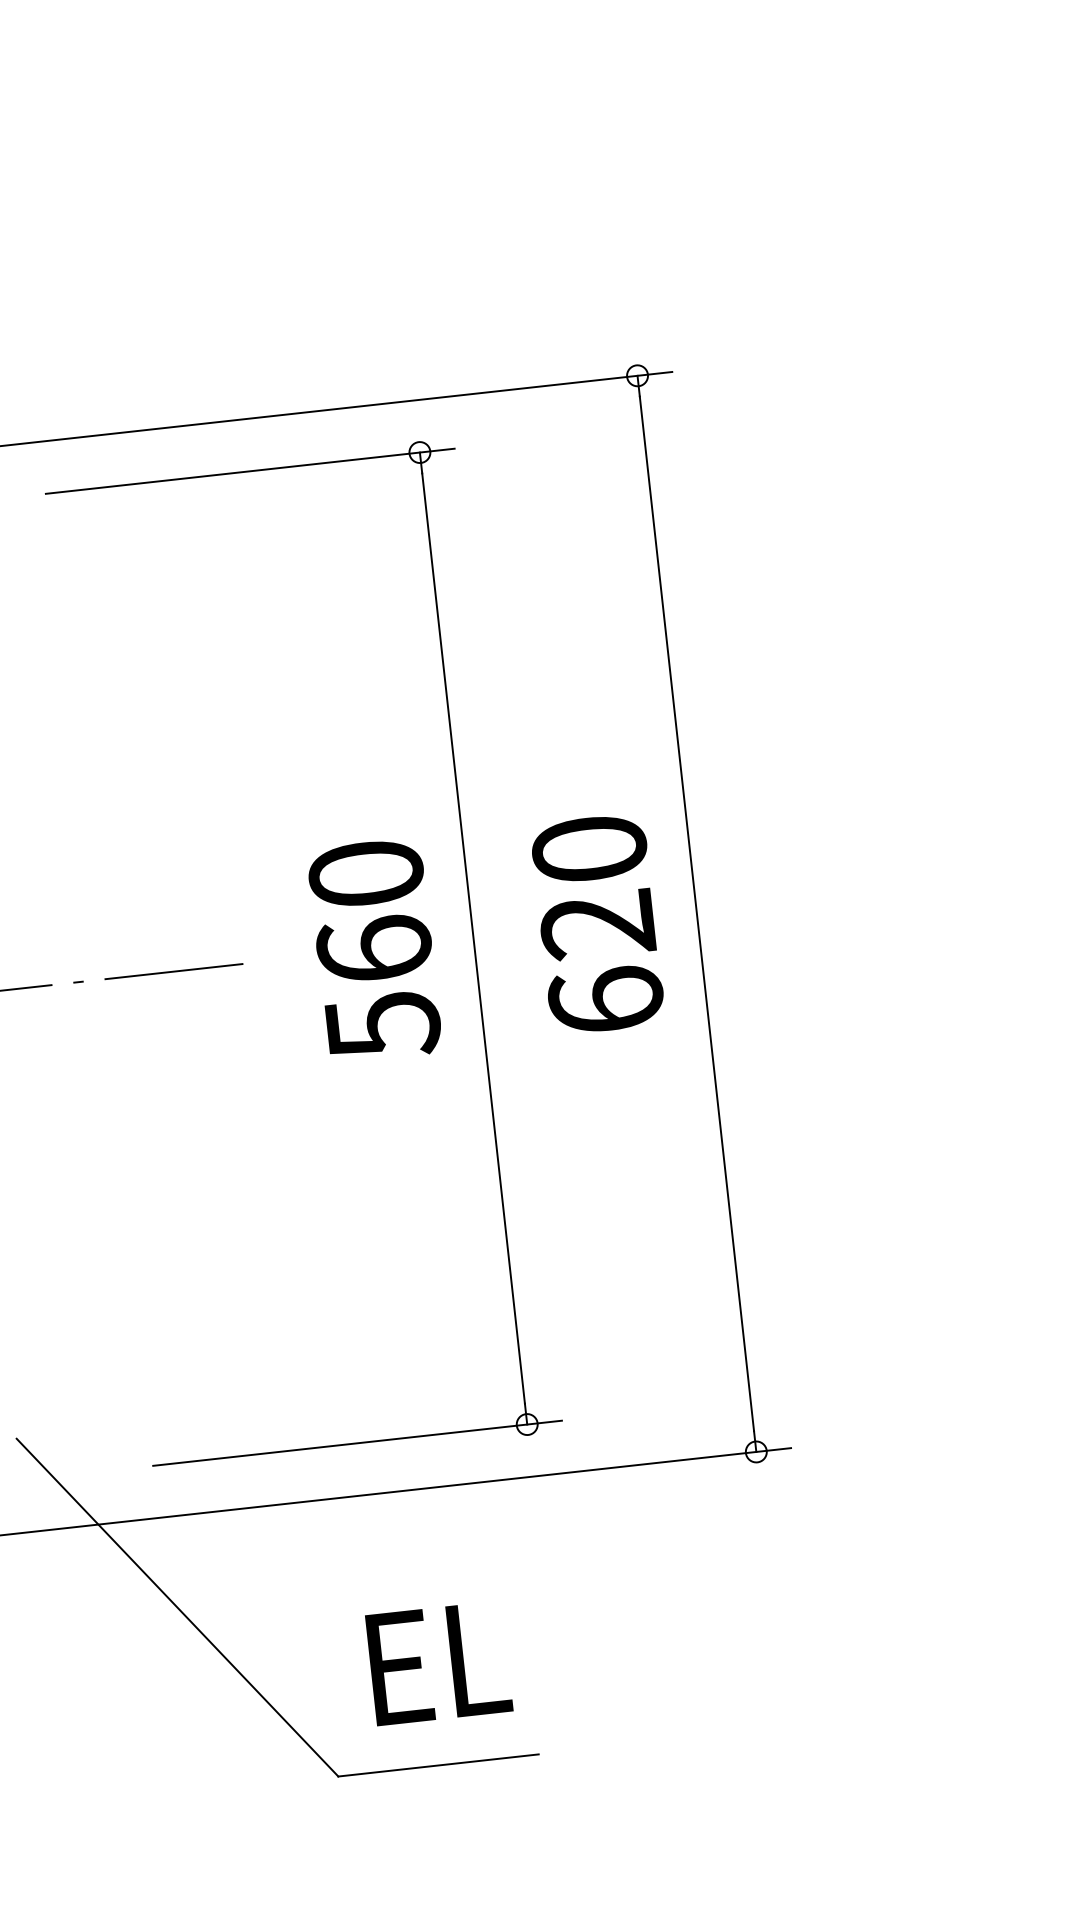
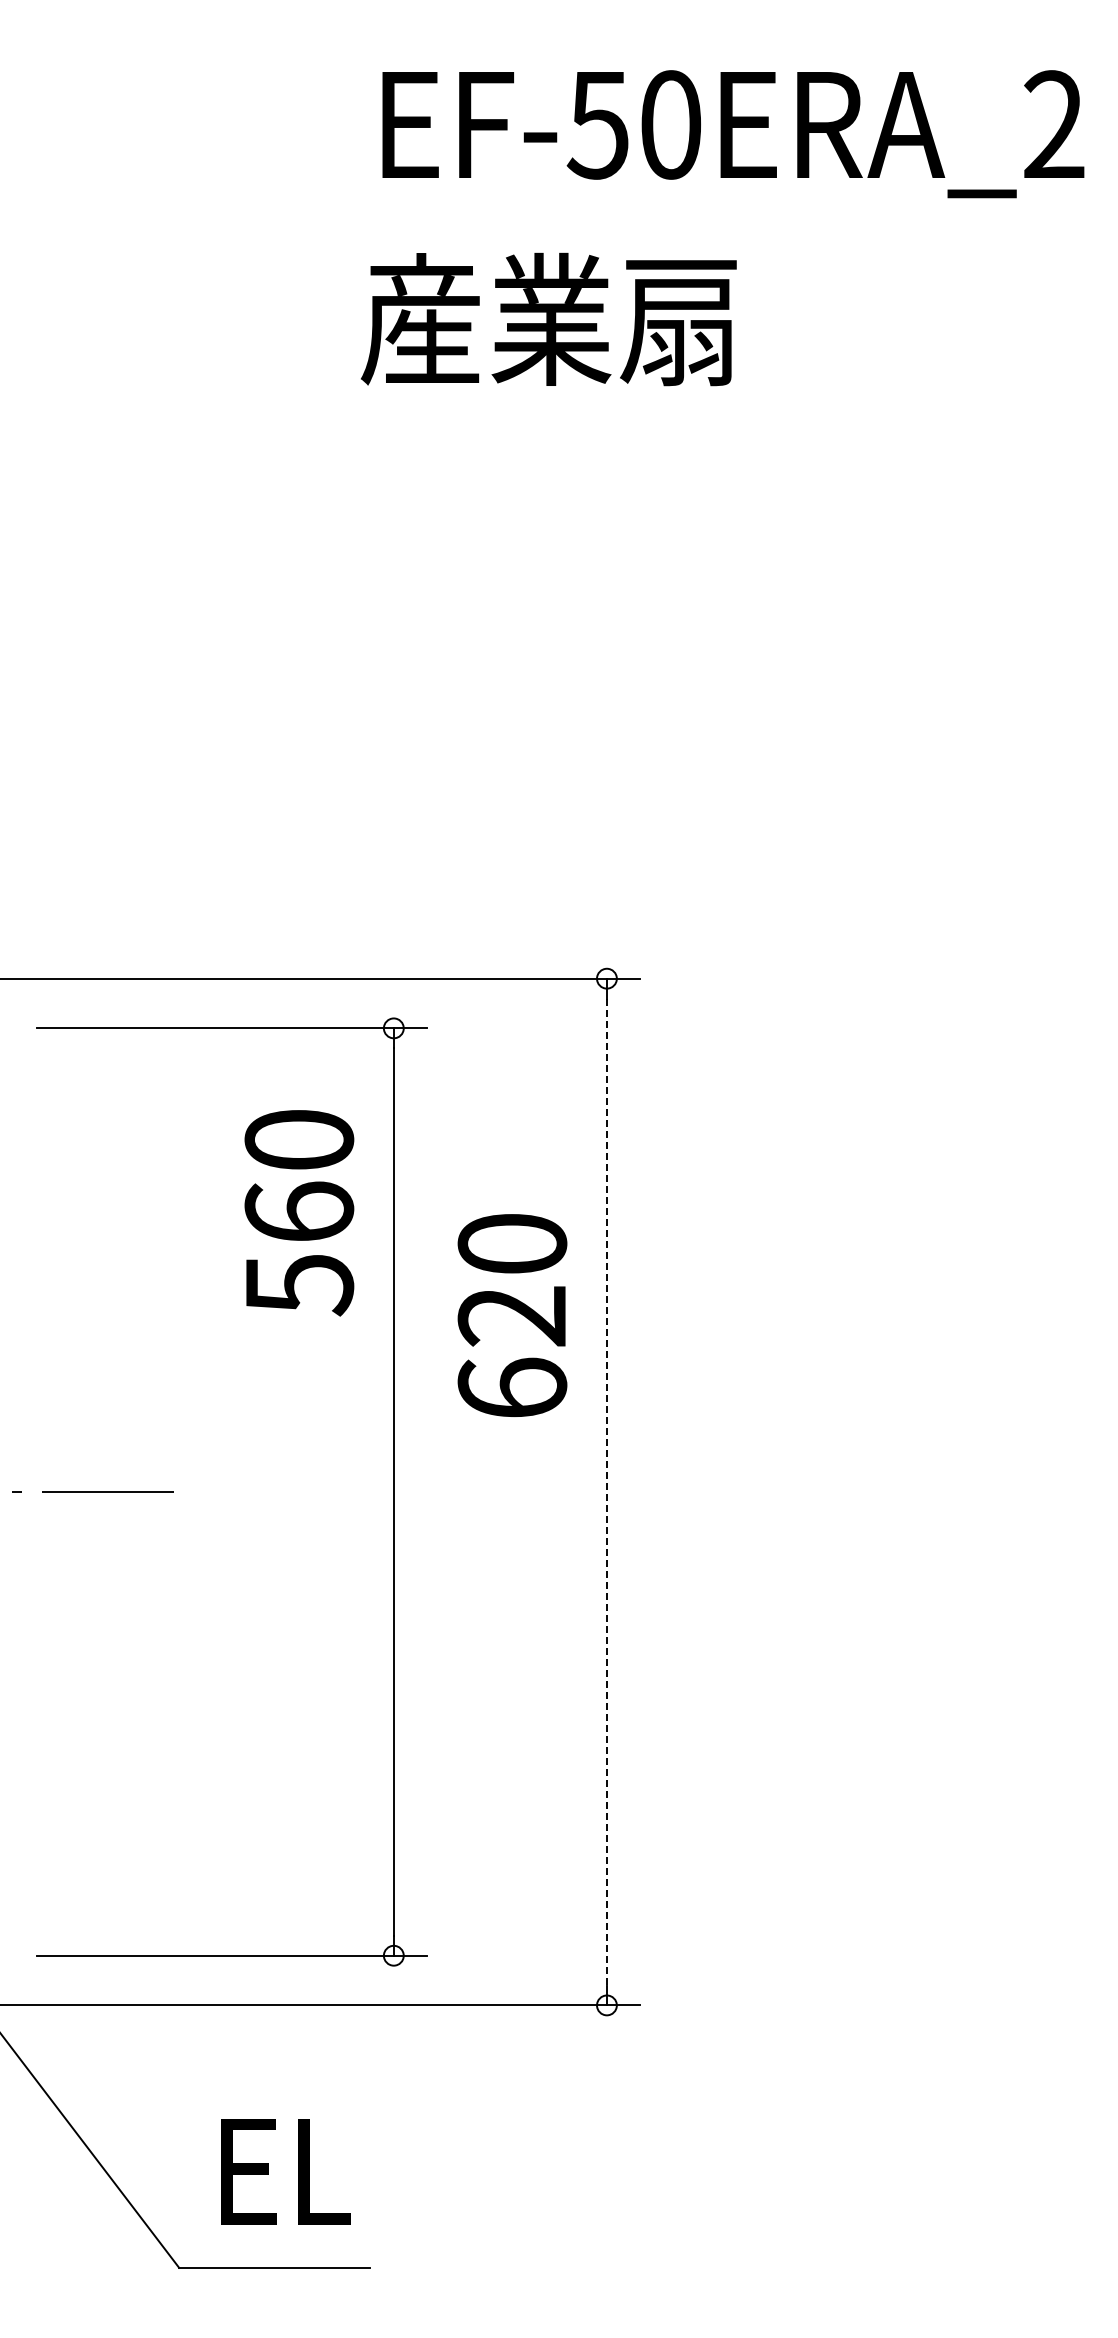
line: (696, 914) -> (606, 1492), solid -> dashed
text: (597, 924) -> (512, 1315), moved
text: (374, 950) -> (299, 1213), moved

